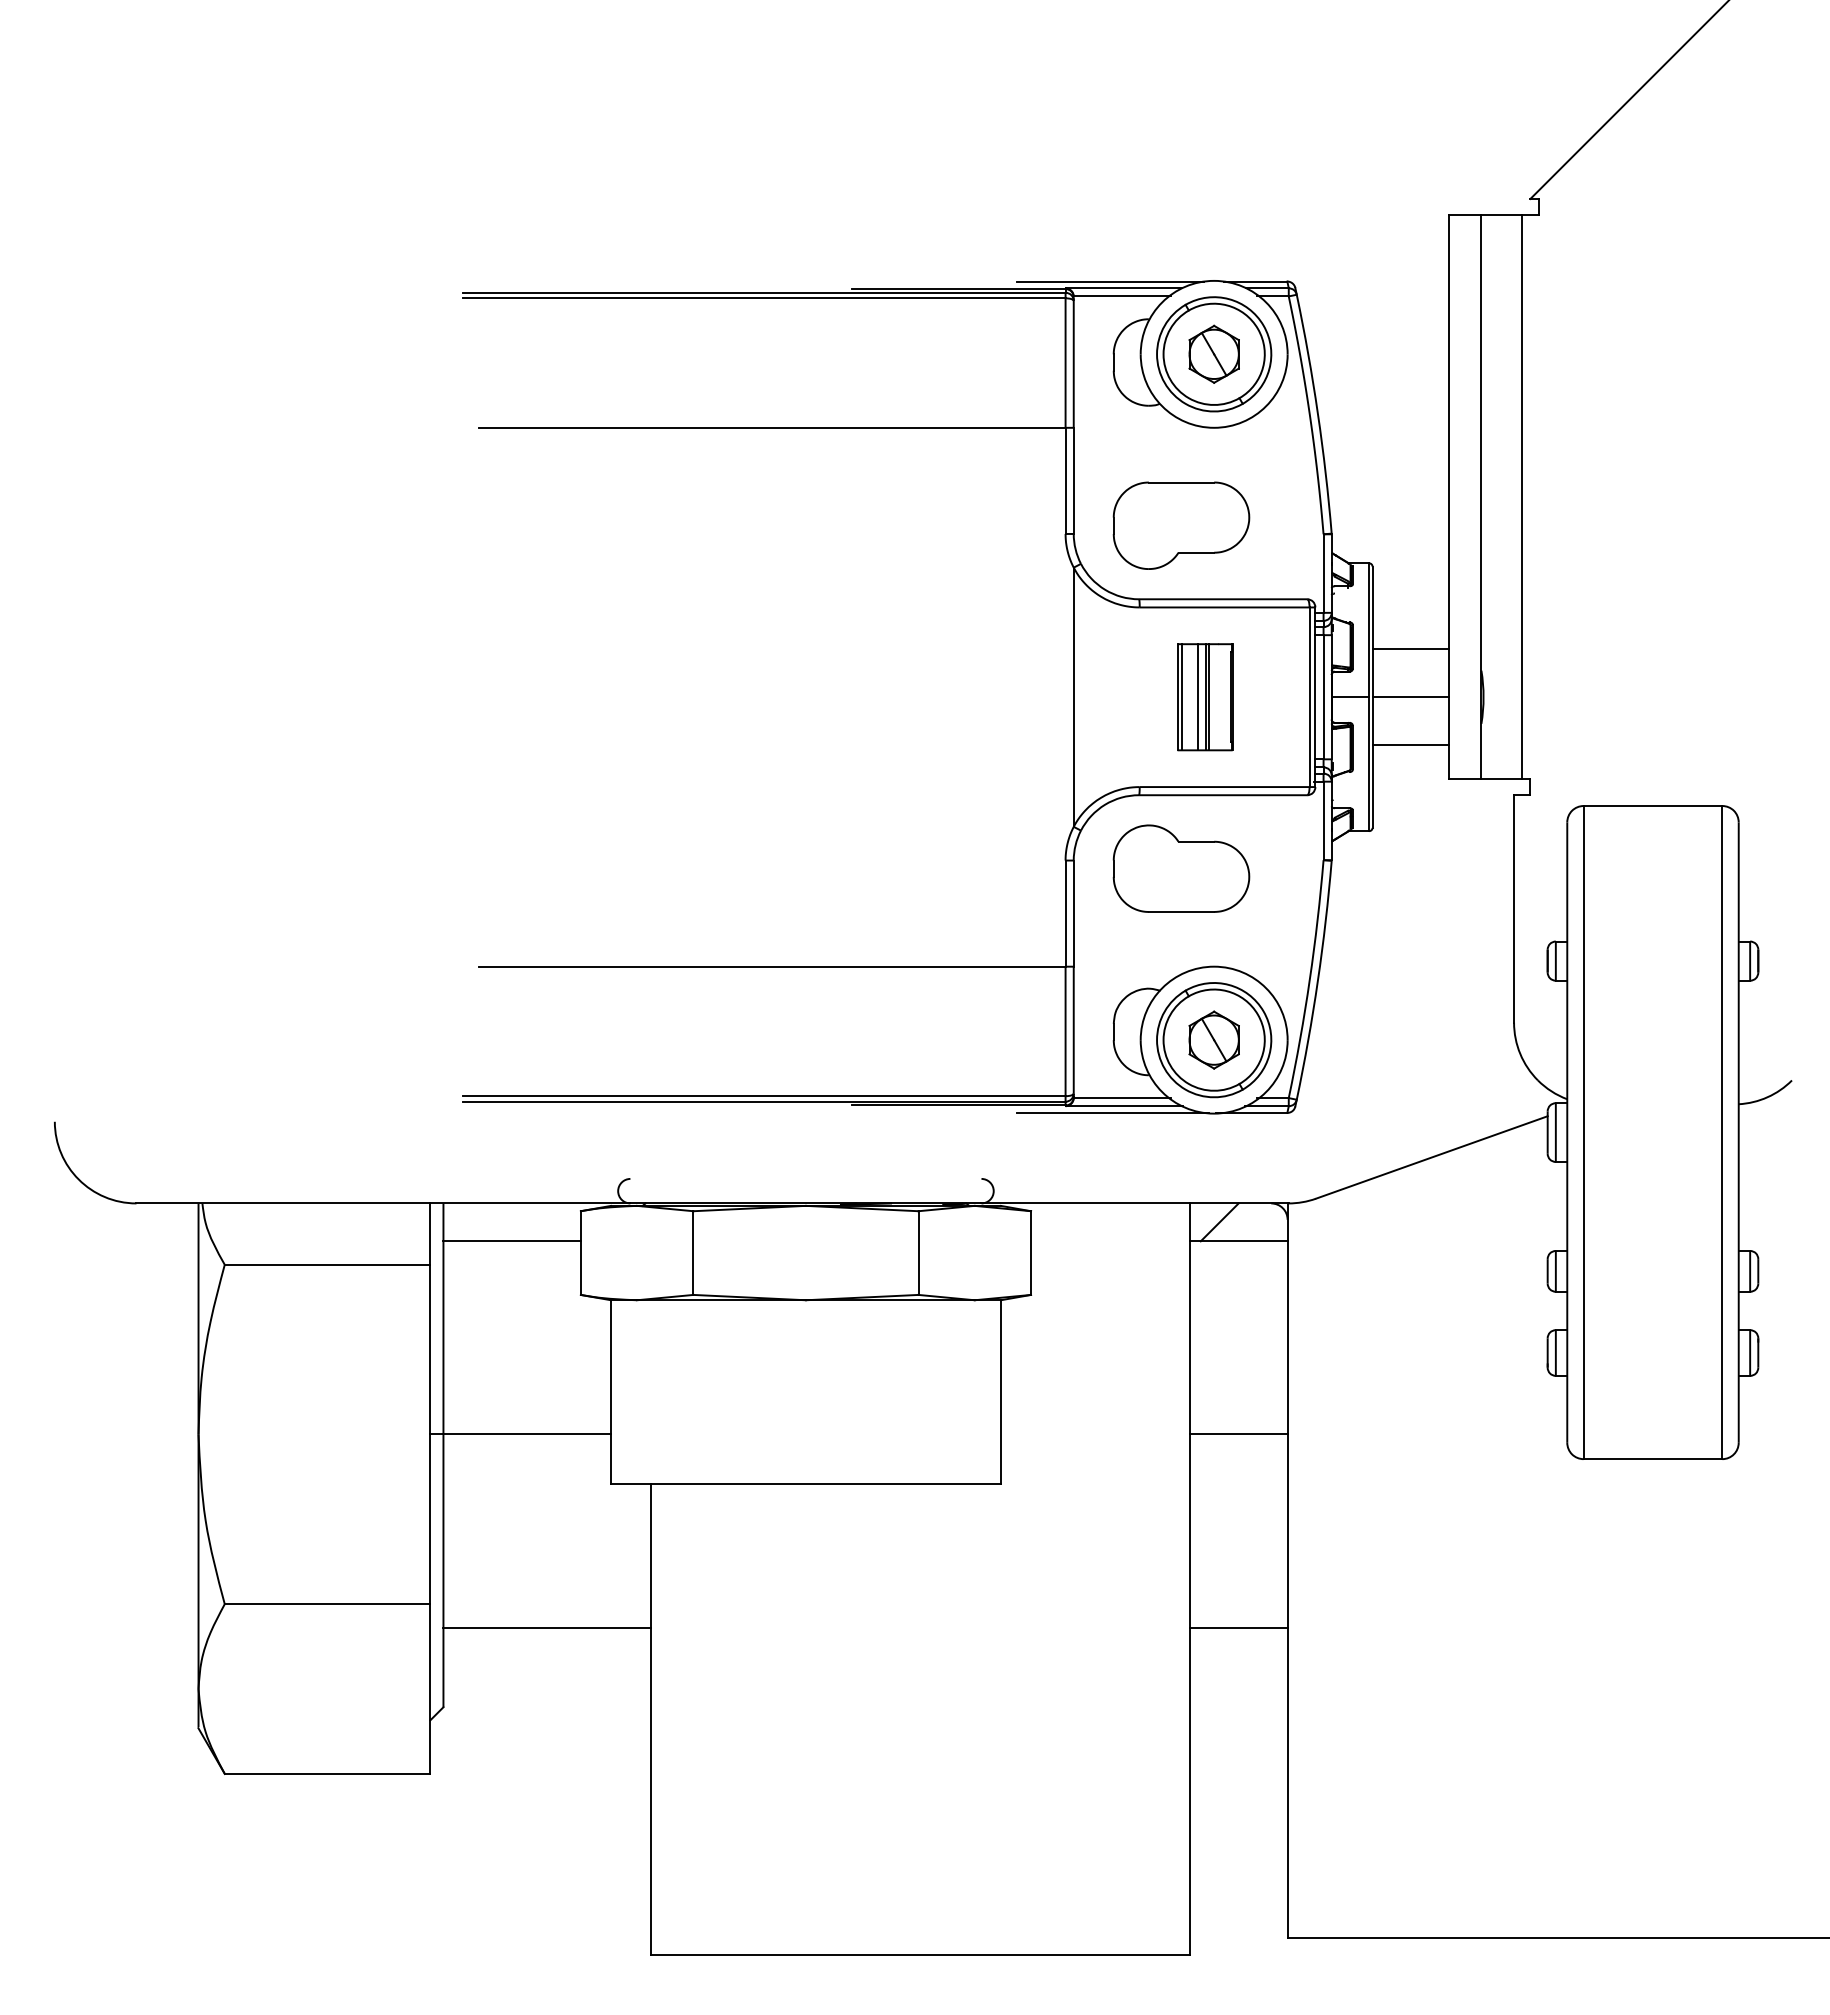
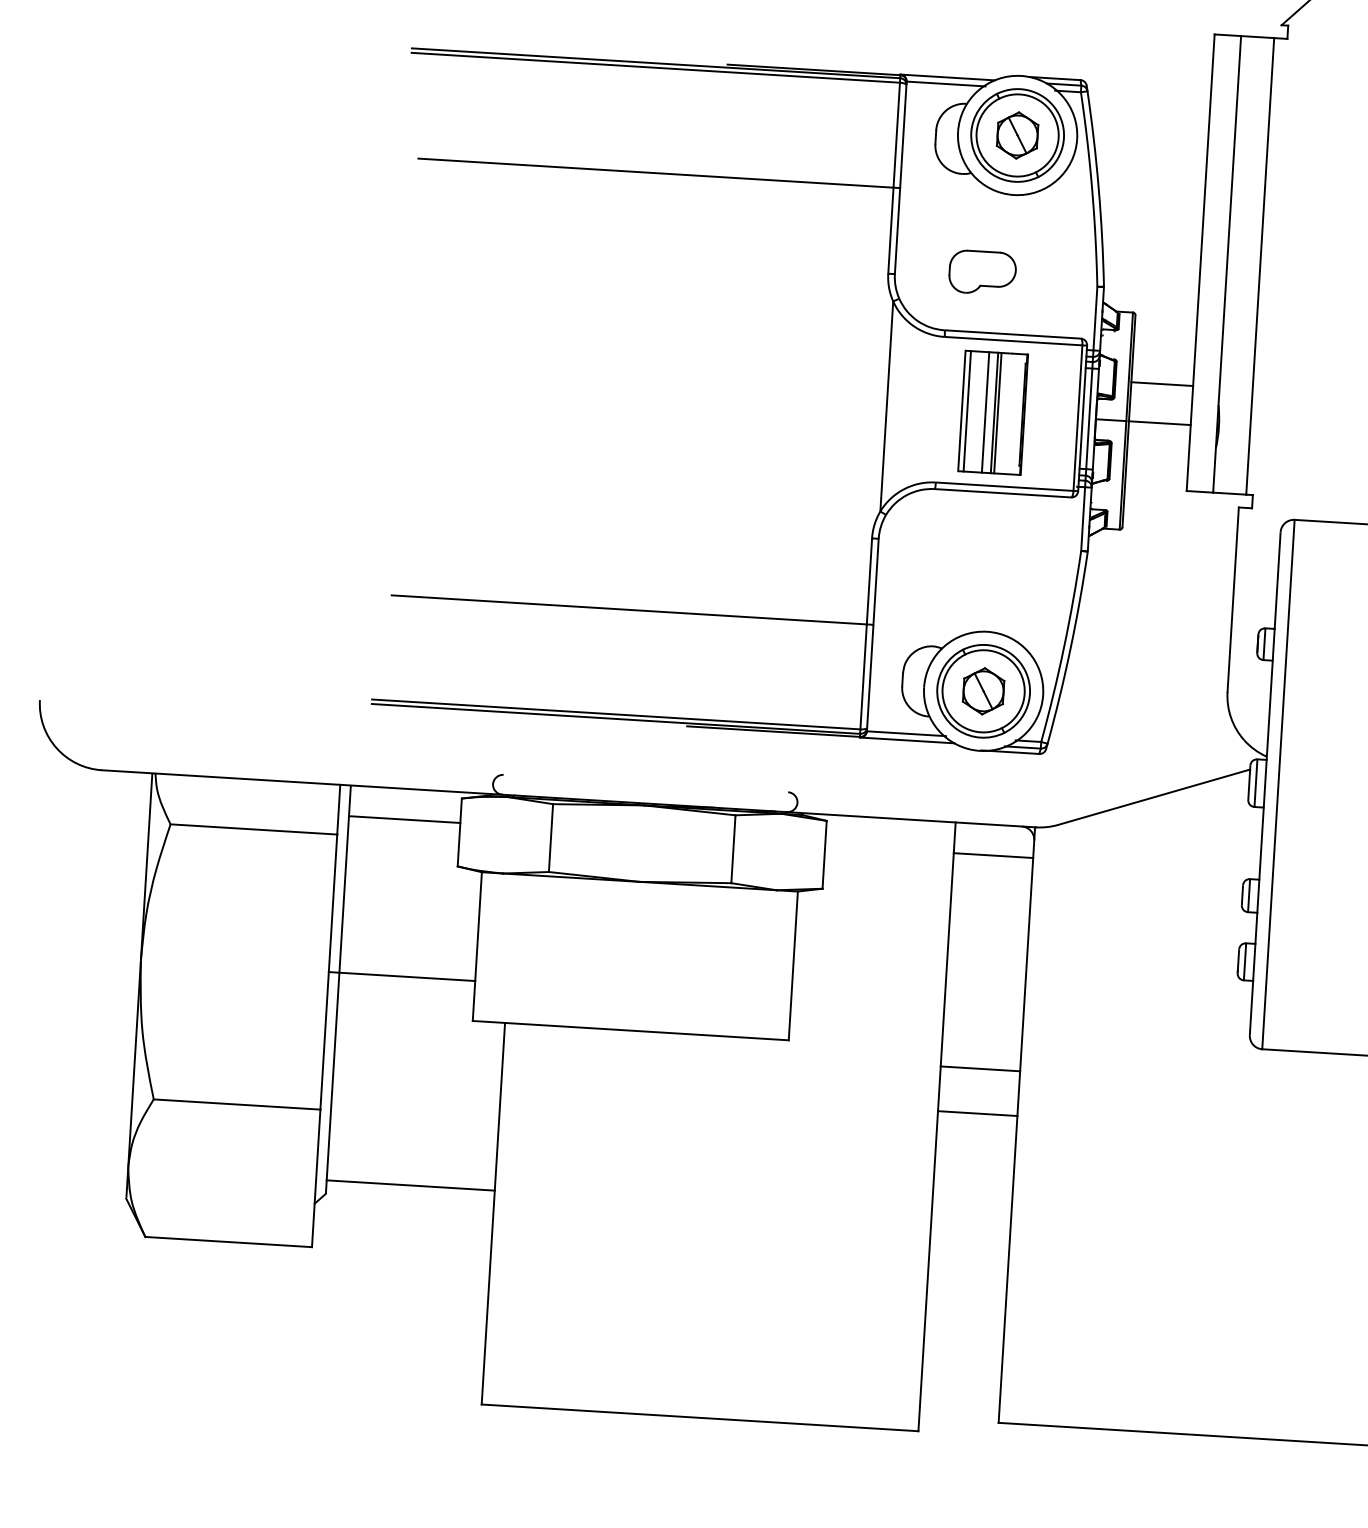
line: (1110, 281) -> (937, 71), removed
part: (1181, 525) -> (982, 272), size x0.6
part: (1205, 697) -> (993, 413), size x1.4
line: (1410, 745) -> (1157, 462), removed
part: (1181, 868) -> (965, 550), removed
line: (1112, 1112) -> (897, 744), removed
line: (1219, 1222) -> (978, 839), removed
line: (1238, 1434) -> (980, 1068), moved
line: (546, 1627) -> (410, 1185), moved
line: (1238, 1627) -> (977, 1113), moved

